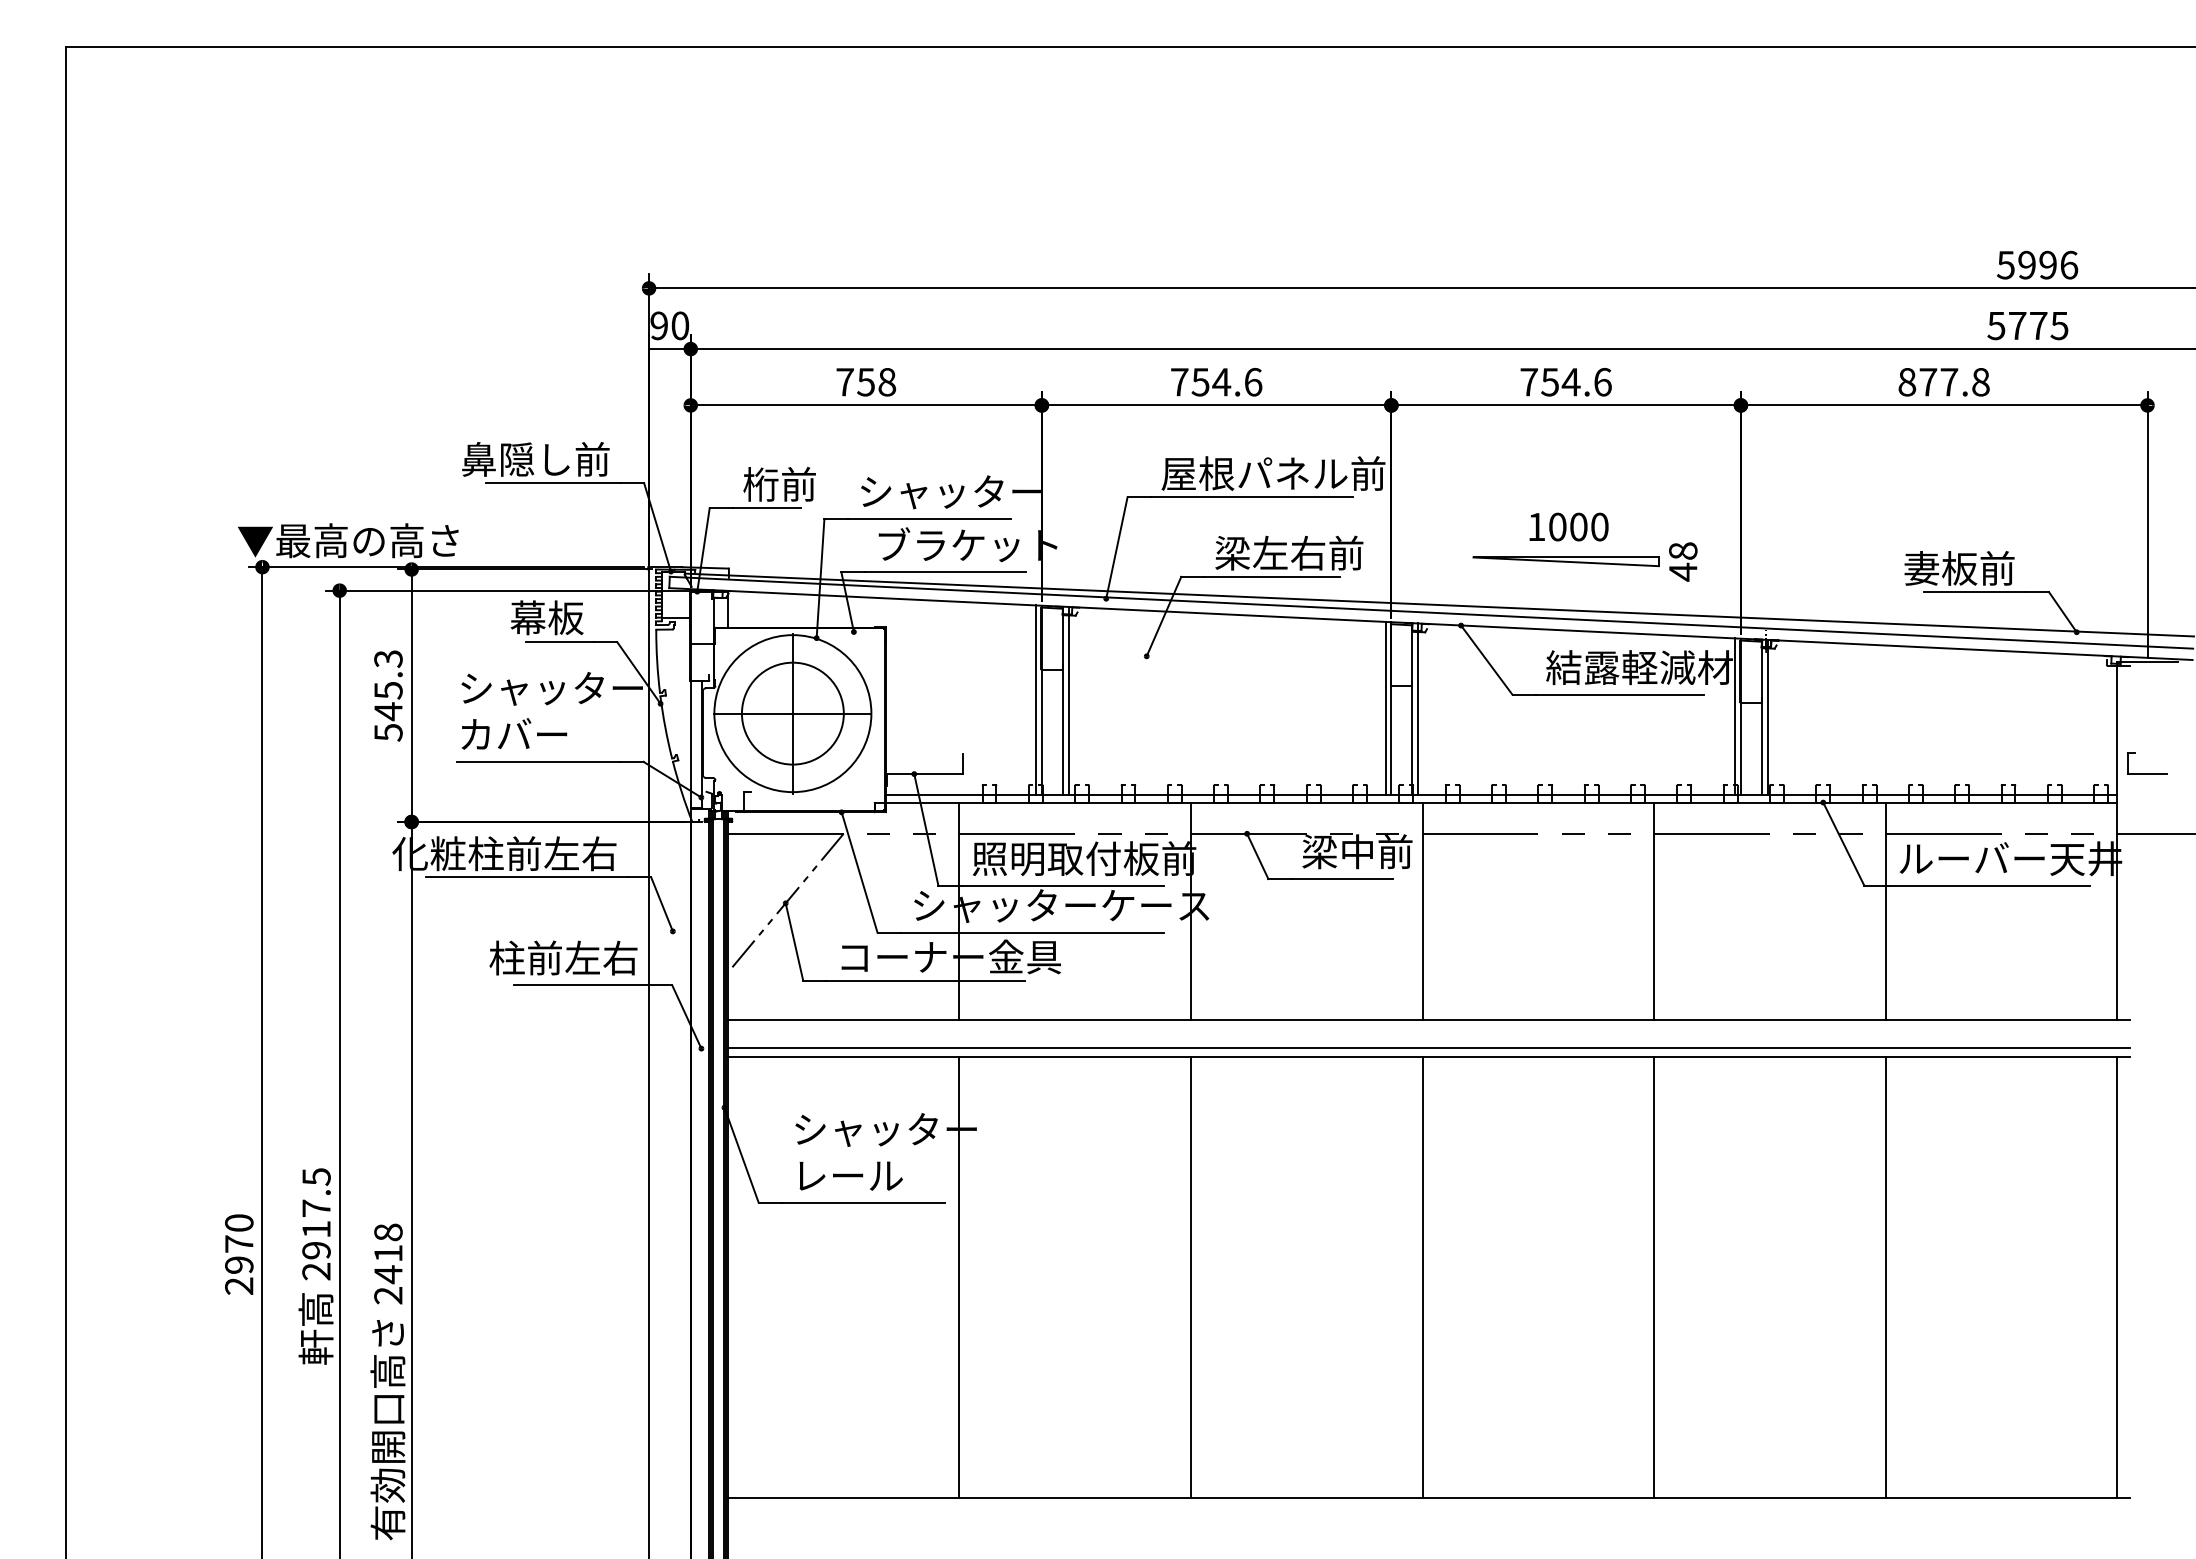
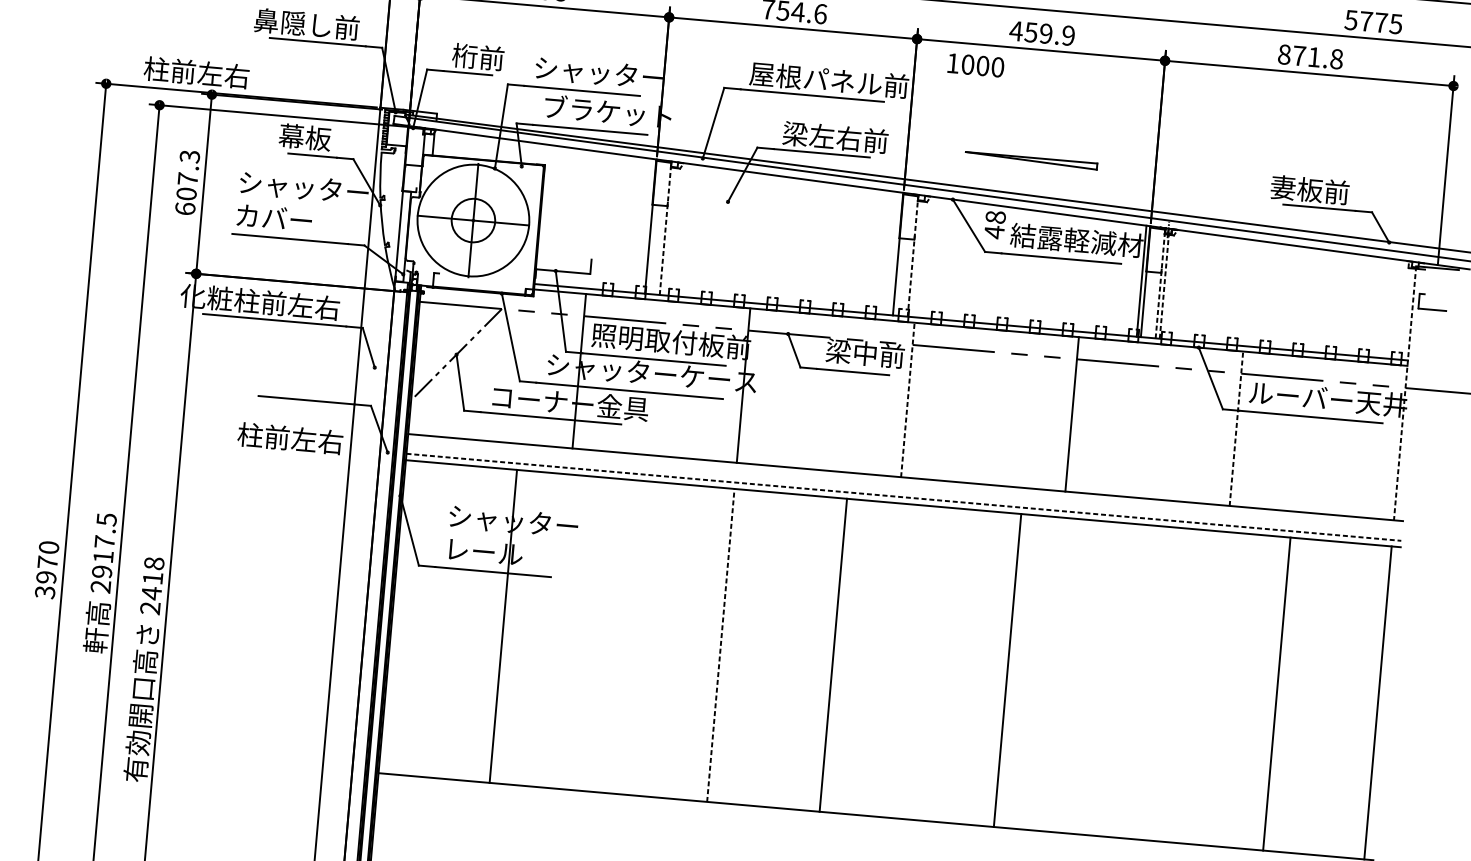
text: (1565, 381) -> (1042, 32), 754.6 -> 459.9
text: (1949, 382) -> (1314, 57), 877.8 -> 871.8
text: (1568, 526) -> (975, 65), moved
text: (349, 540) -> (169, 70), ▼最高の高さ -> 柱前左右
text: (1683, 561) -> (995, 224), moved
line: (1036, 699) -> (647, 225), removed
line: (1062, 700) -> (665, 228), solid -> dashed
line: (1068, 700) -> (669, 228), removed
line: (1385, 707) -> (894, 253), removed
line: (1418, 708) -> (917, 255), removed
line: (1412, 709) -> (913, 256), solid -> dashed
text: (388, 711) -> (186, 193), 545.3 -> 607.3
circle: (792, 713) -> (473, 220), size x0.6
line: (1767, 716) -> (1164, 283), solid -> dashed
line: (1761, 717) -> (1160, 283), solid -> dashed
part: (2147, 773) -> (1432, 309), moved
line: (2117, 841) -> (1405, 393), solid -> dashed
line: (1422, 911) -> (907, 400), solid -> dashed
line: (1885, 911) -> (1236, 428), solid -> dashed
text: (563, 957) -> (290, 438), moved
line: (1429, 1048) -> (904, 497), solid -> dashed
line: (959, 1277) -> (503, 626), moved
line: (1191, 1277) -> (721, 645), solid -> dashed
line: (1422, 1277) -> (833, 655), moved
line: (1654, 1277) -> (1007, 670), moved
line: (1885, 1277) -> (1276, 693), moved
text: (239, 1286) -> (45, 592), 2970 -> 3970

